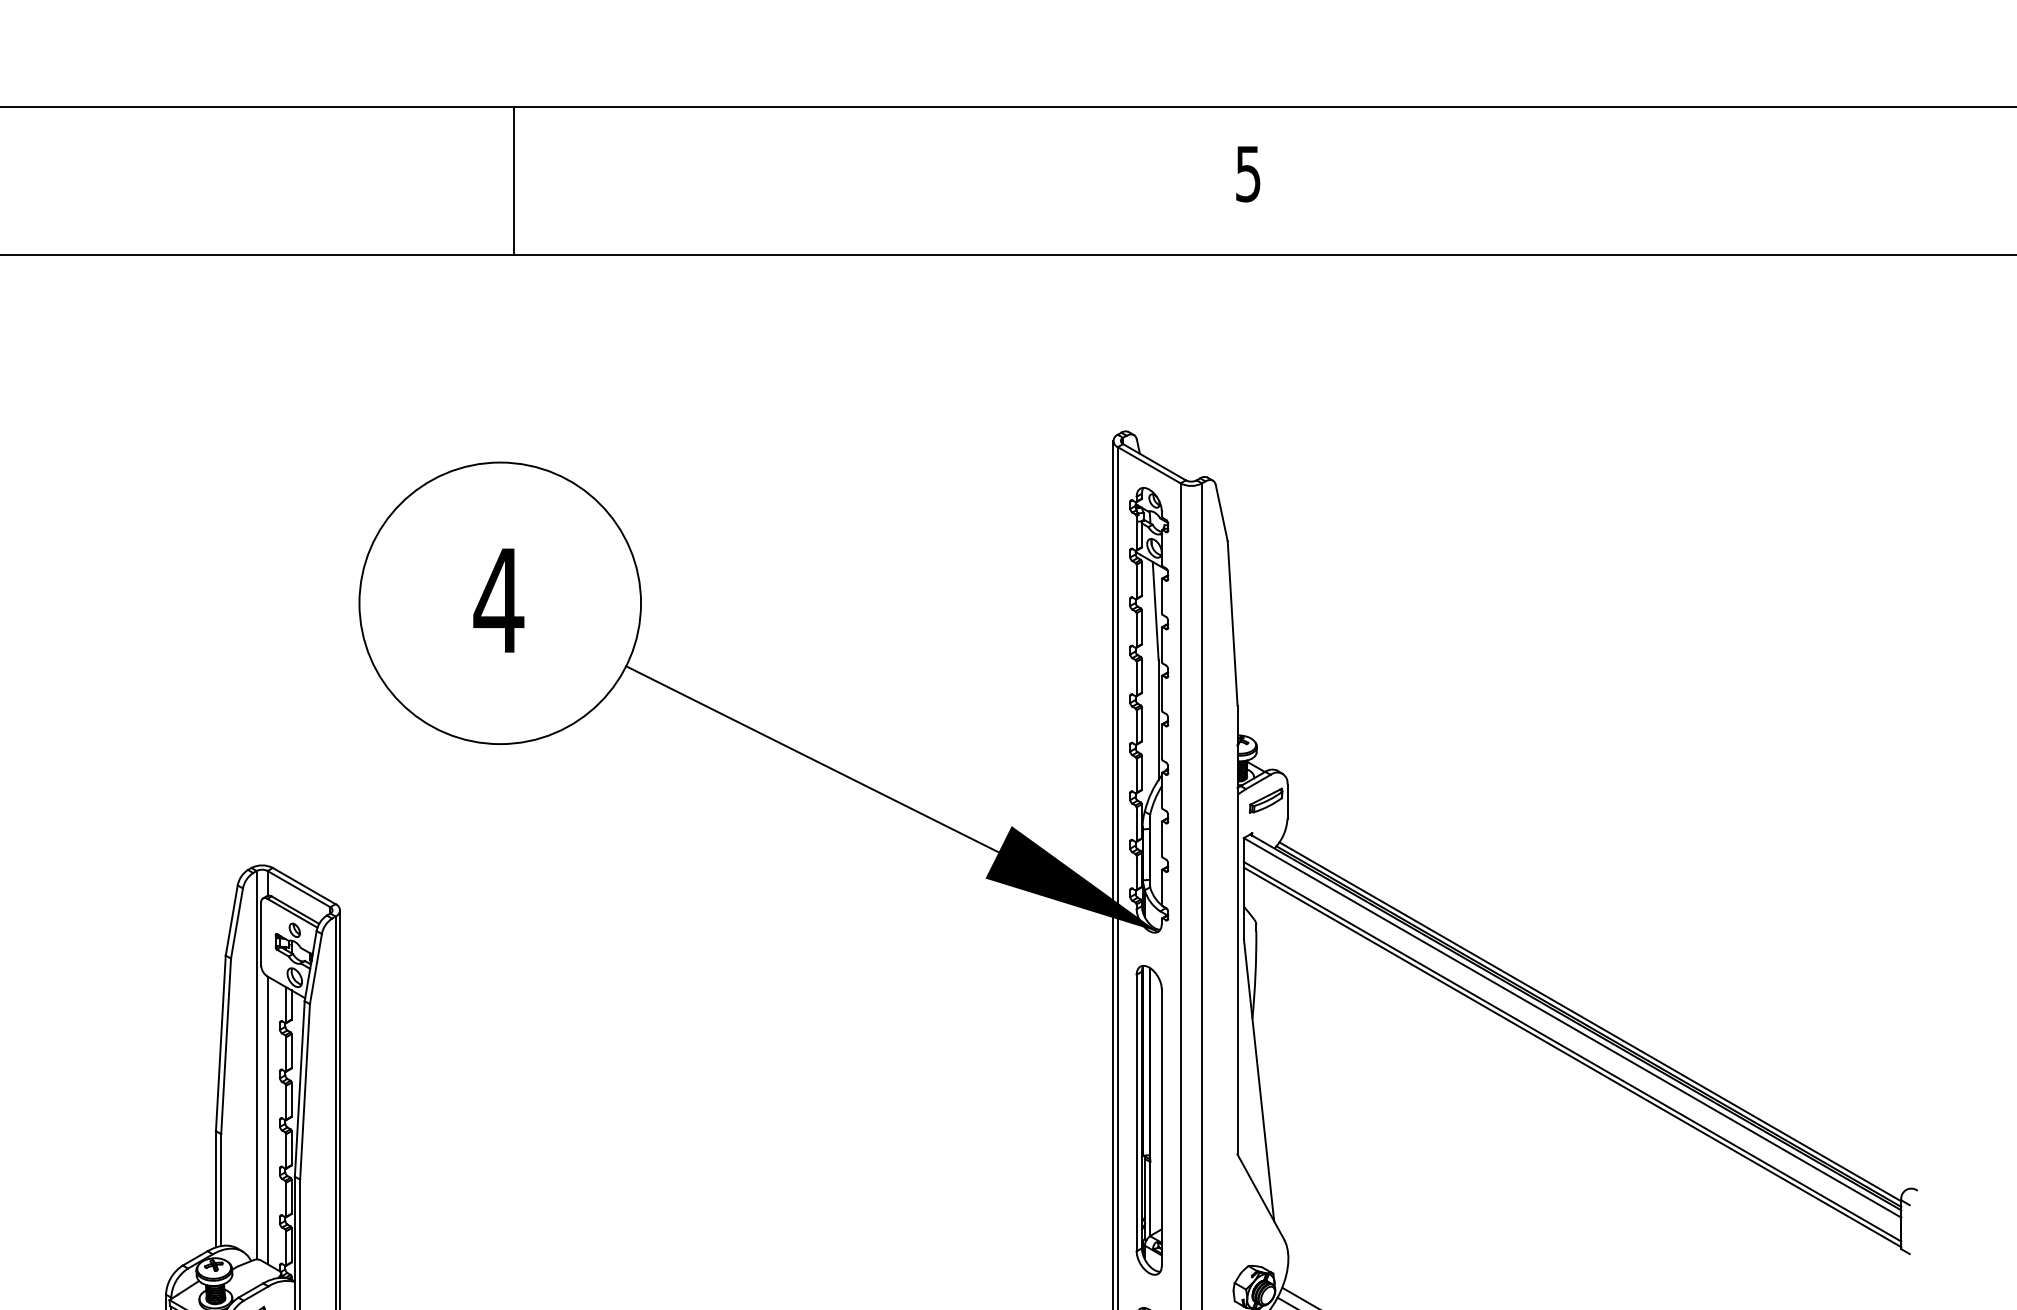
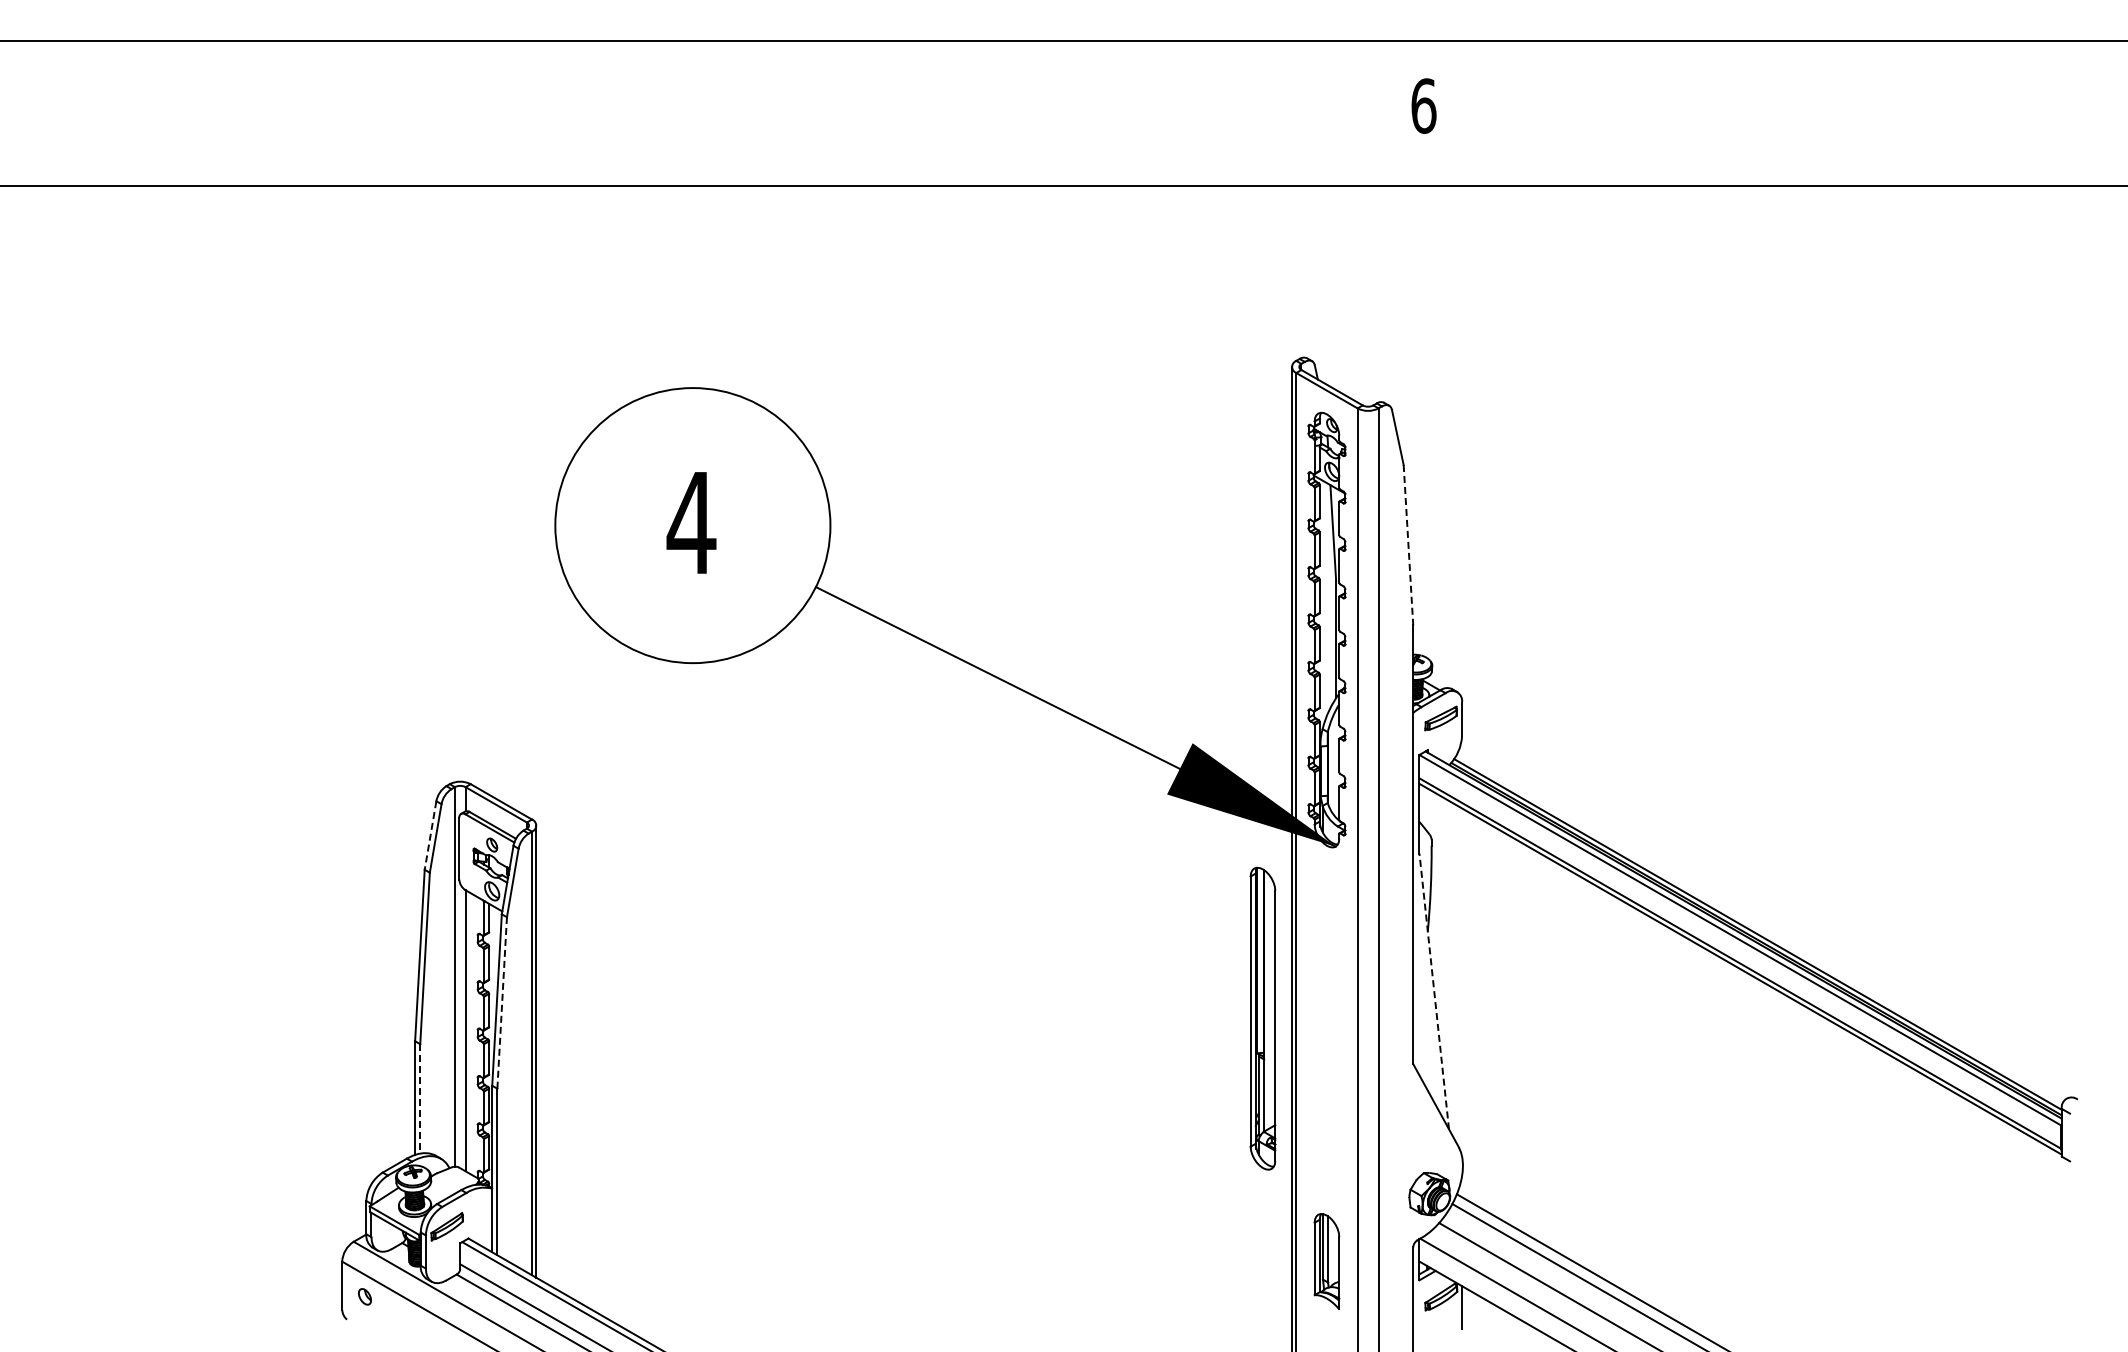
text: (1248, 173) -> (1423, 105), 5 -> 6
line: (514, 180) -> (706, 112), removed
line: (1232, 623) -> (1408, 545), solid -> dashed
line: (231, 920) -> (430, 835), solid -> dashed
line: (1259, 1080) -> (1434, 991), solid -> dashed
line: (305, 1091) -> (502, 1002), solid -> dashed
part: (1148, 1120) -> (1262, 1018), moved
line: (221, 1189) -> (420, 1098), solid -> dashed

